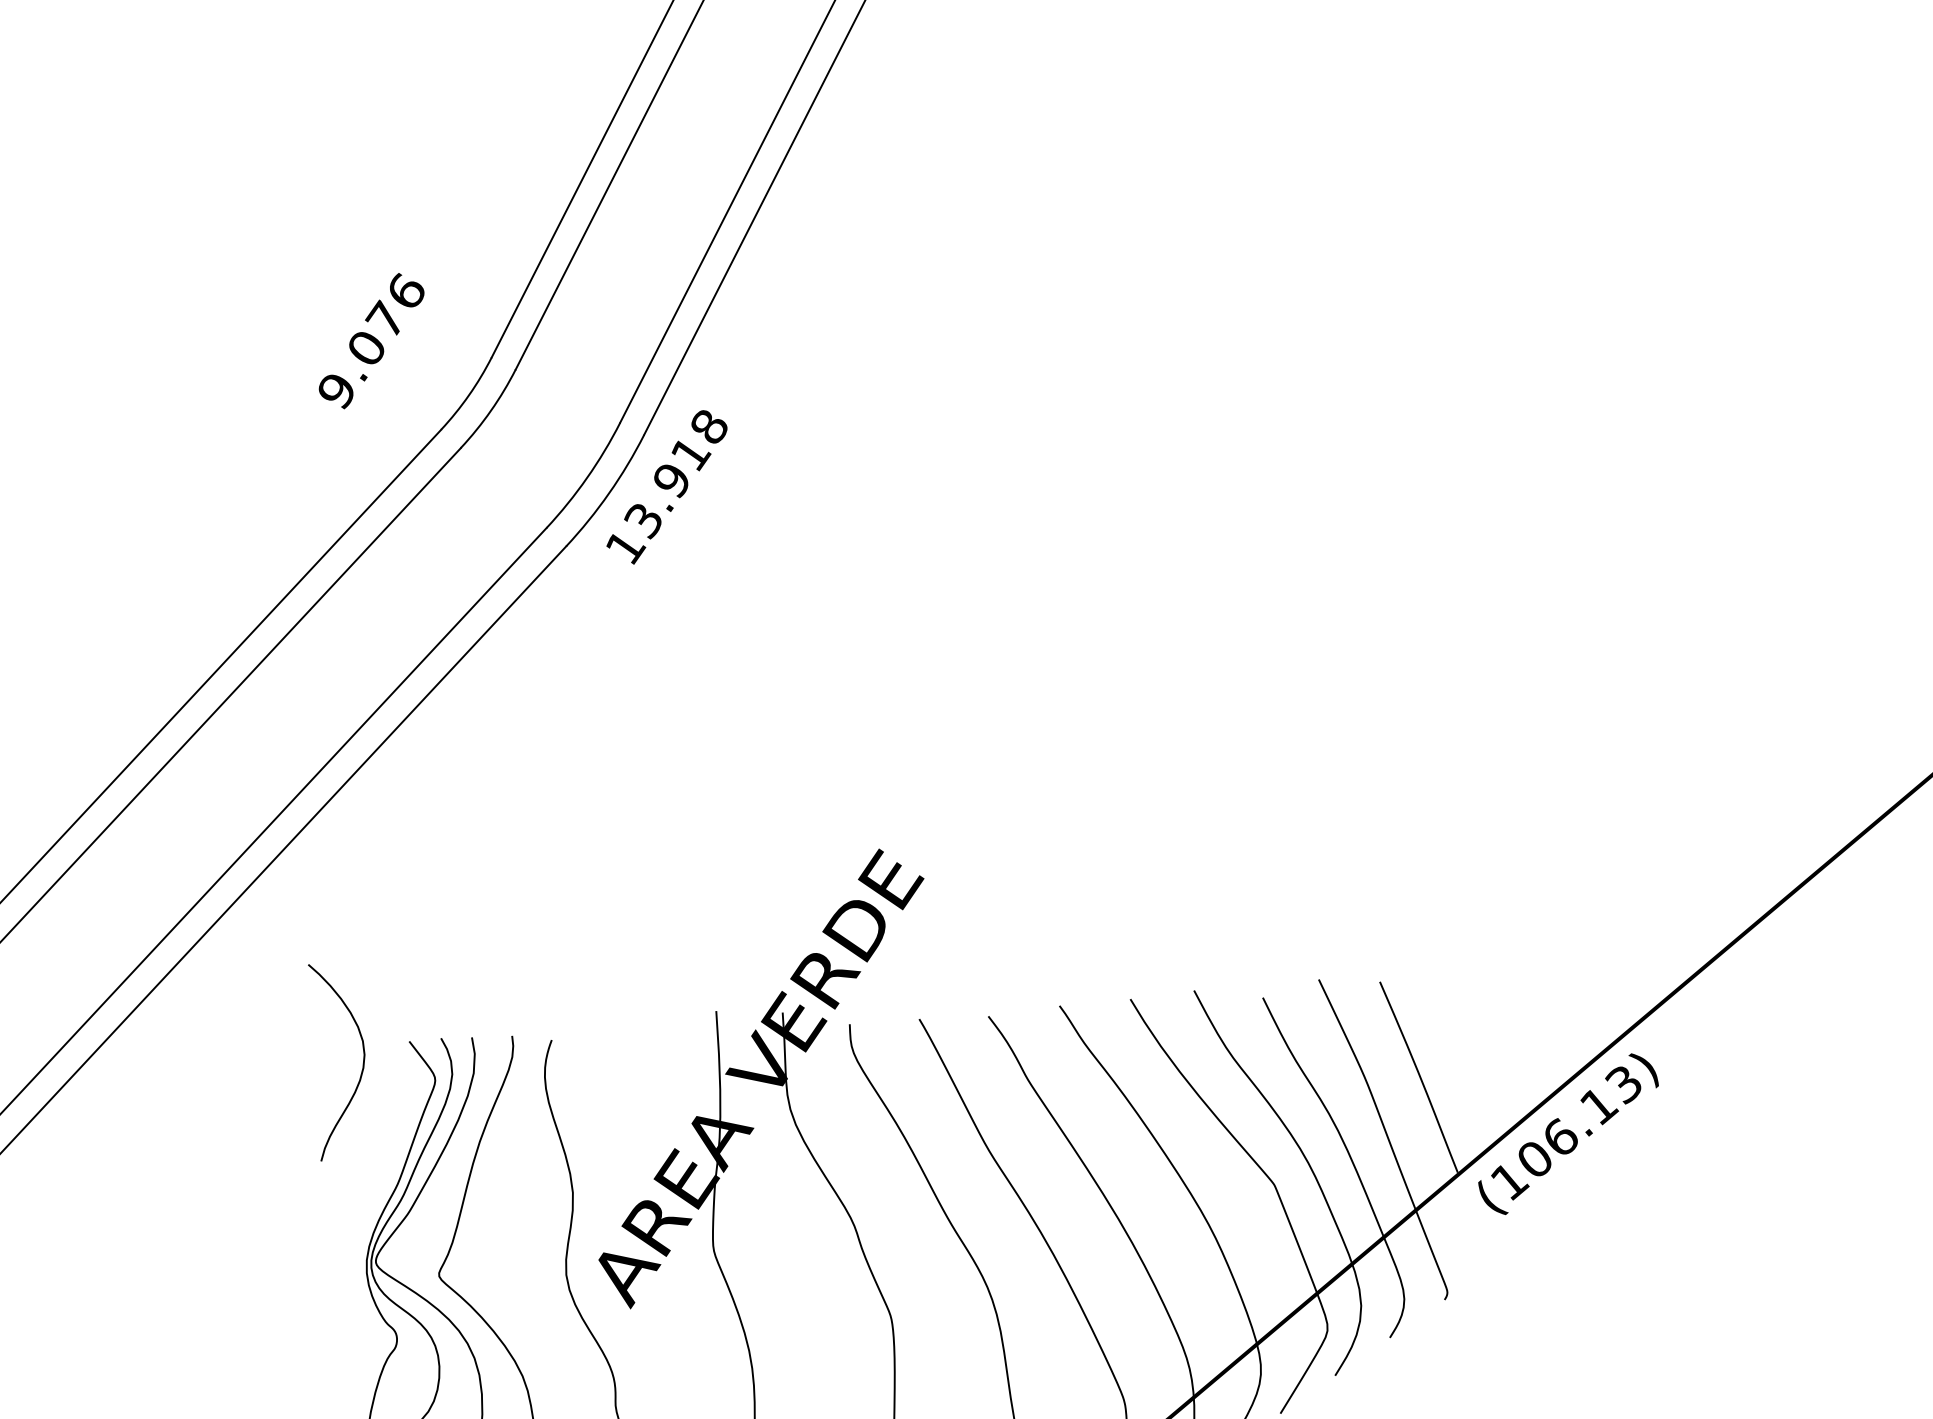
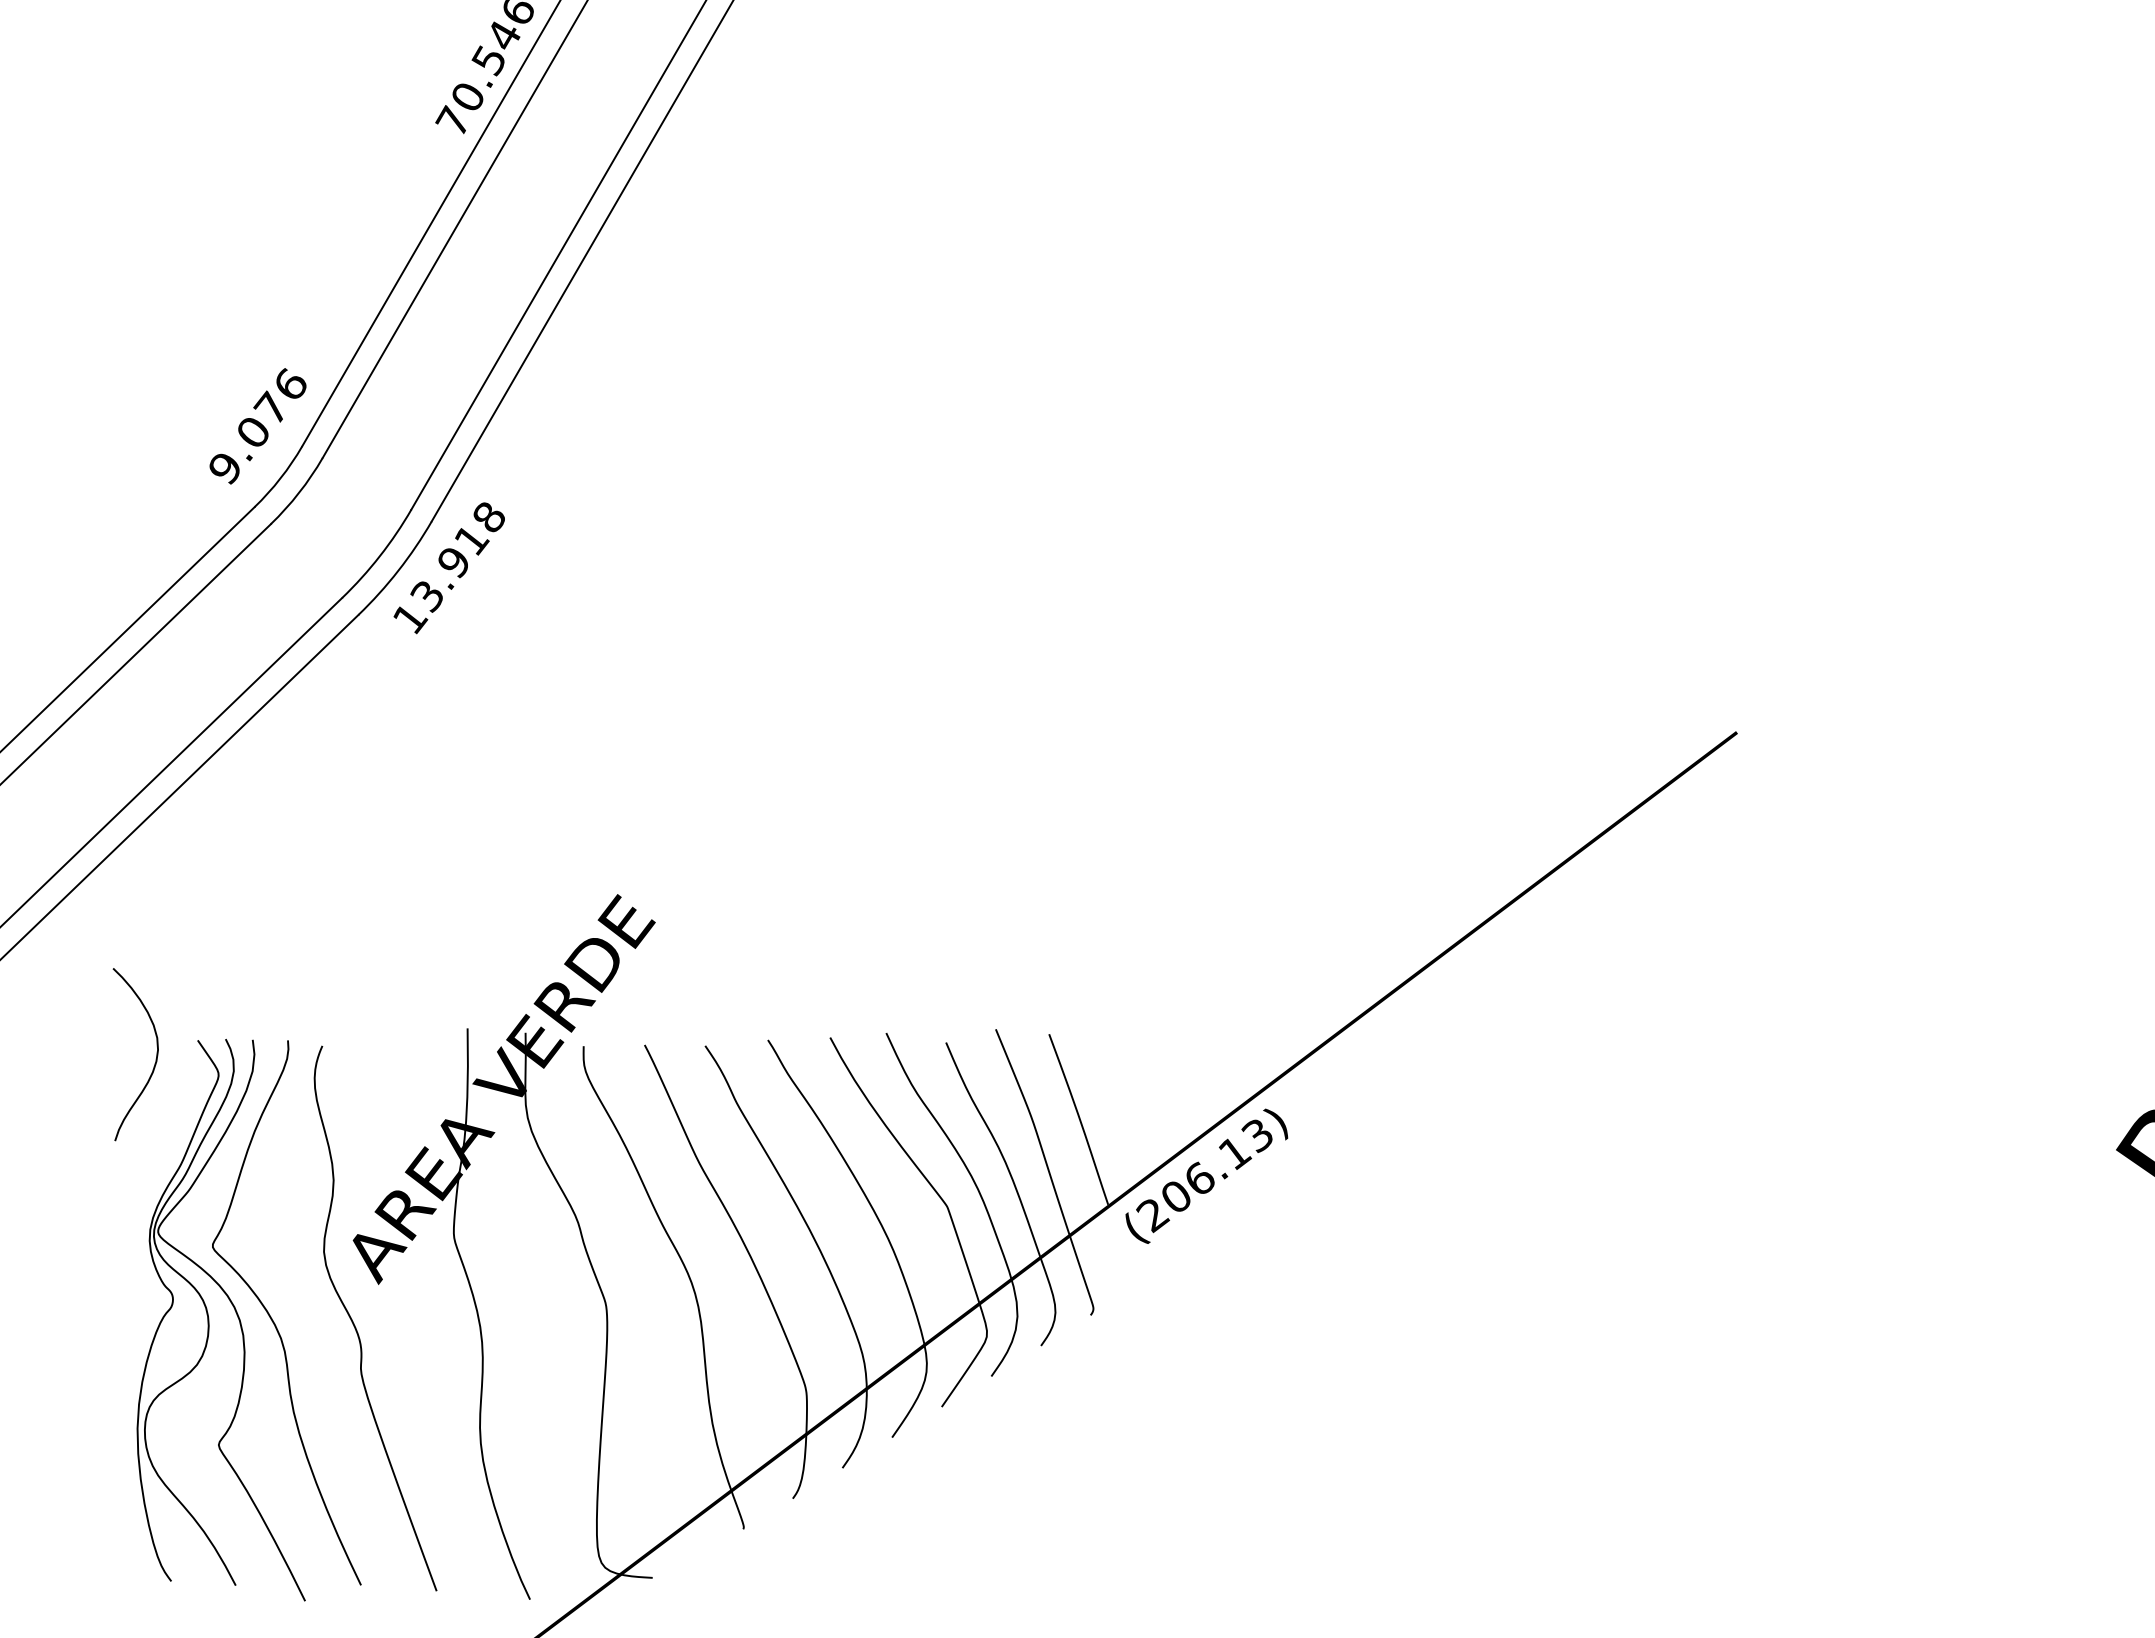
text: (371, 341) -> (257, 426), moved
text: (1510, 1183) -> (1153, 1216), (106.13) -> (206.13)

